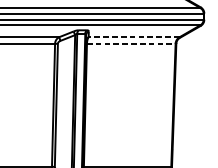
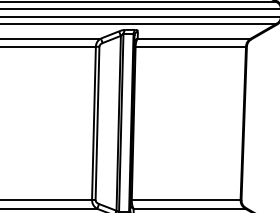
line: (134, 37) -> (194, 38), dashed -> solid
line: (131, 43) -> (191, 46), dashed -> solid

